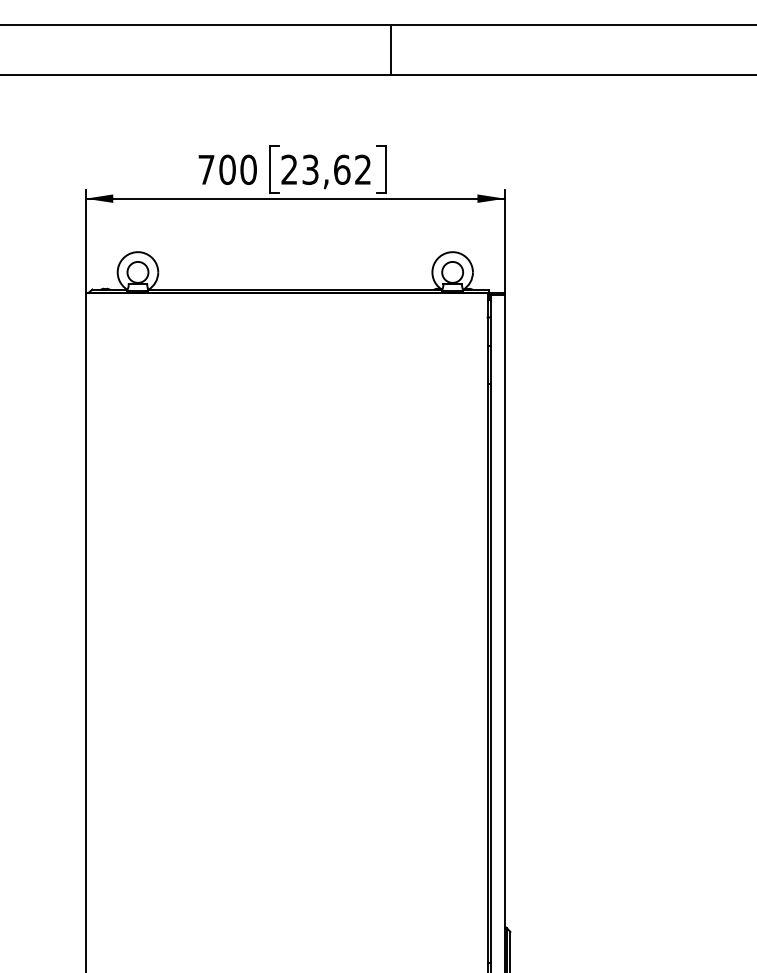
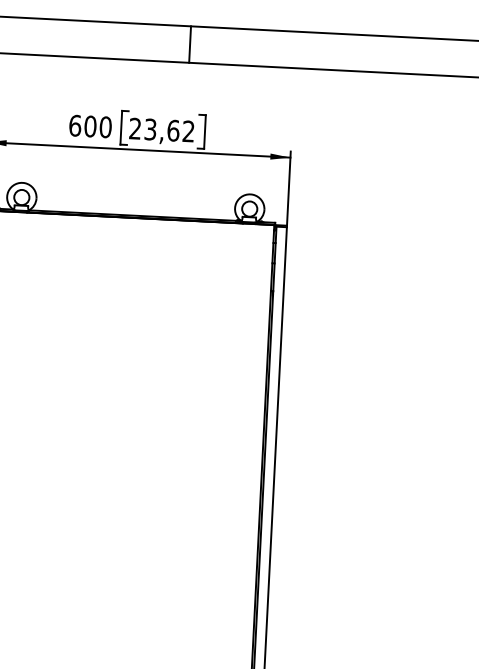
line: (391, 49) -> (190, 44), moved
text: (206, 169) -> (75, 125), 700 -> 600

